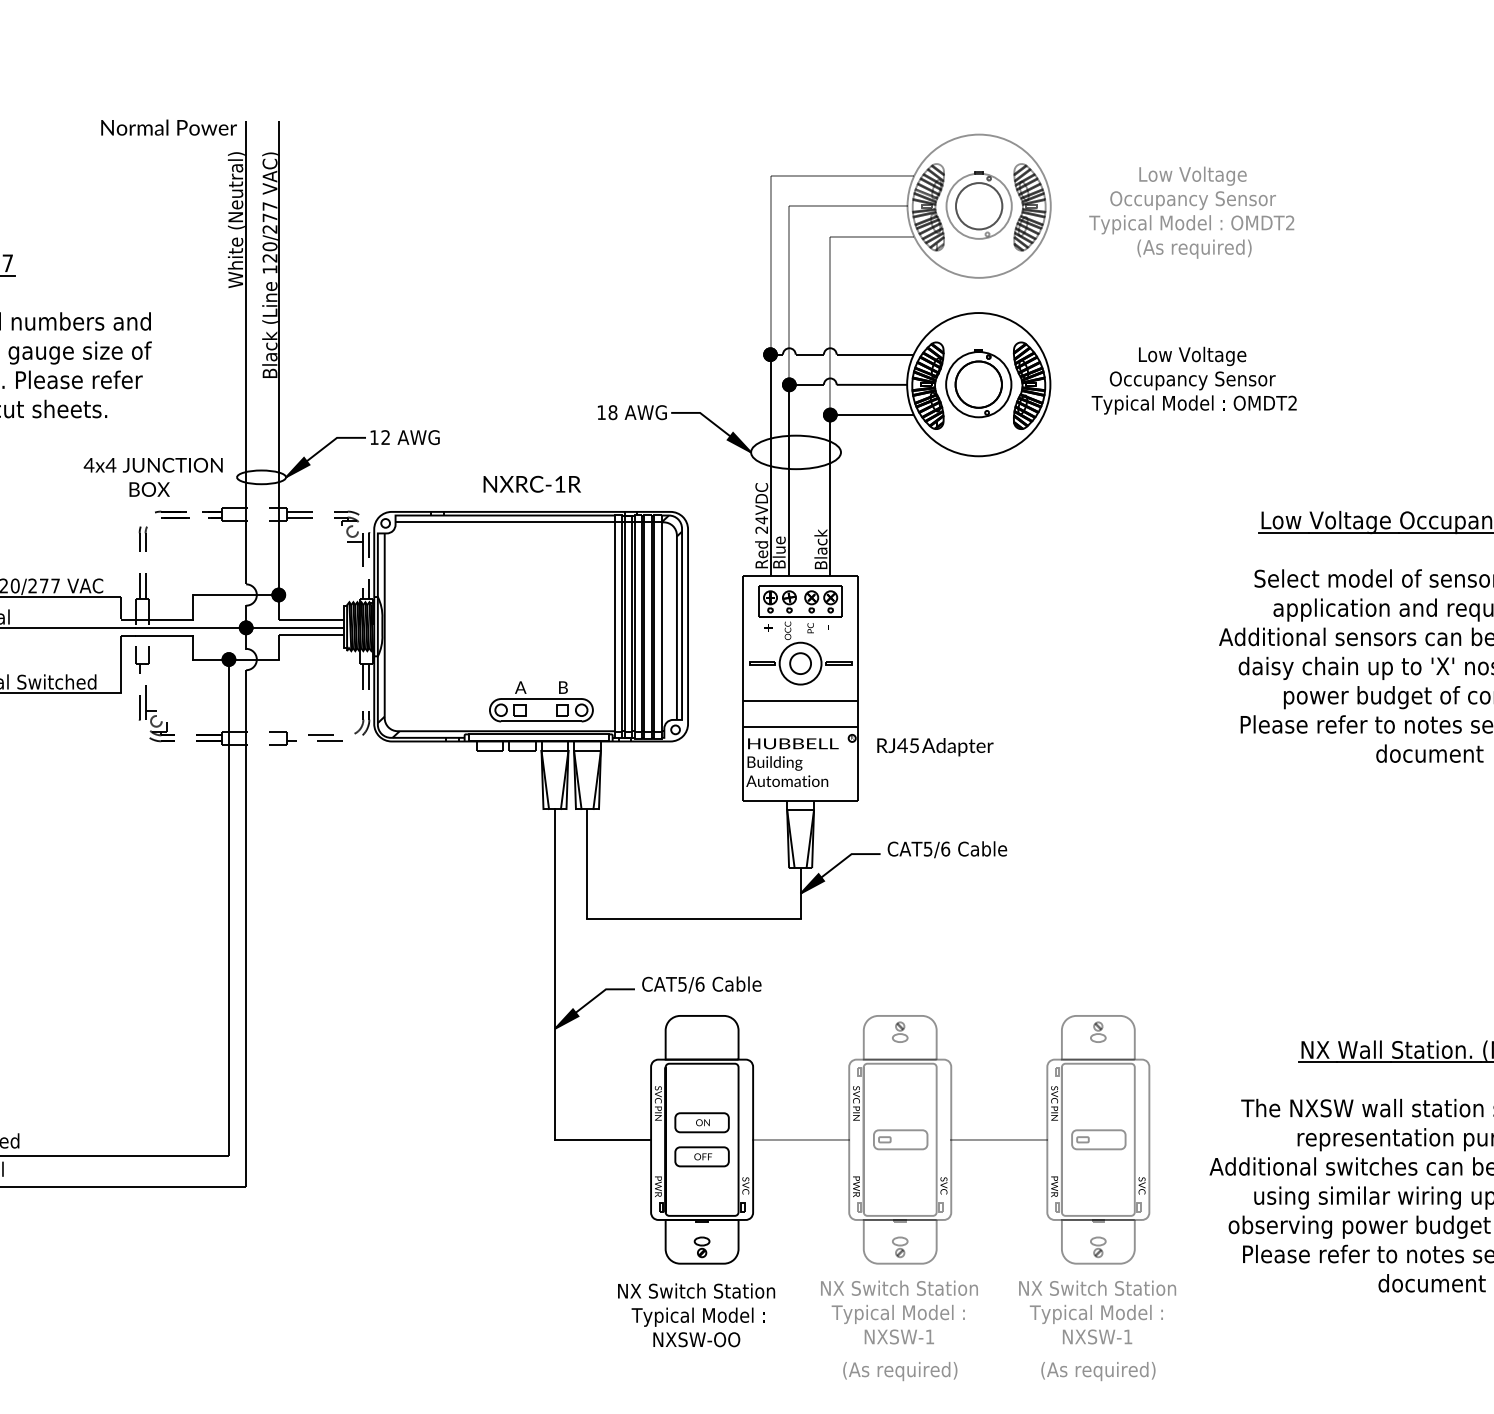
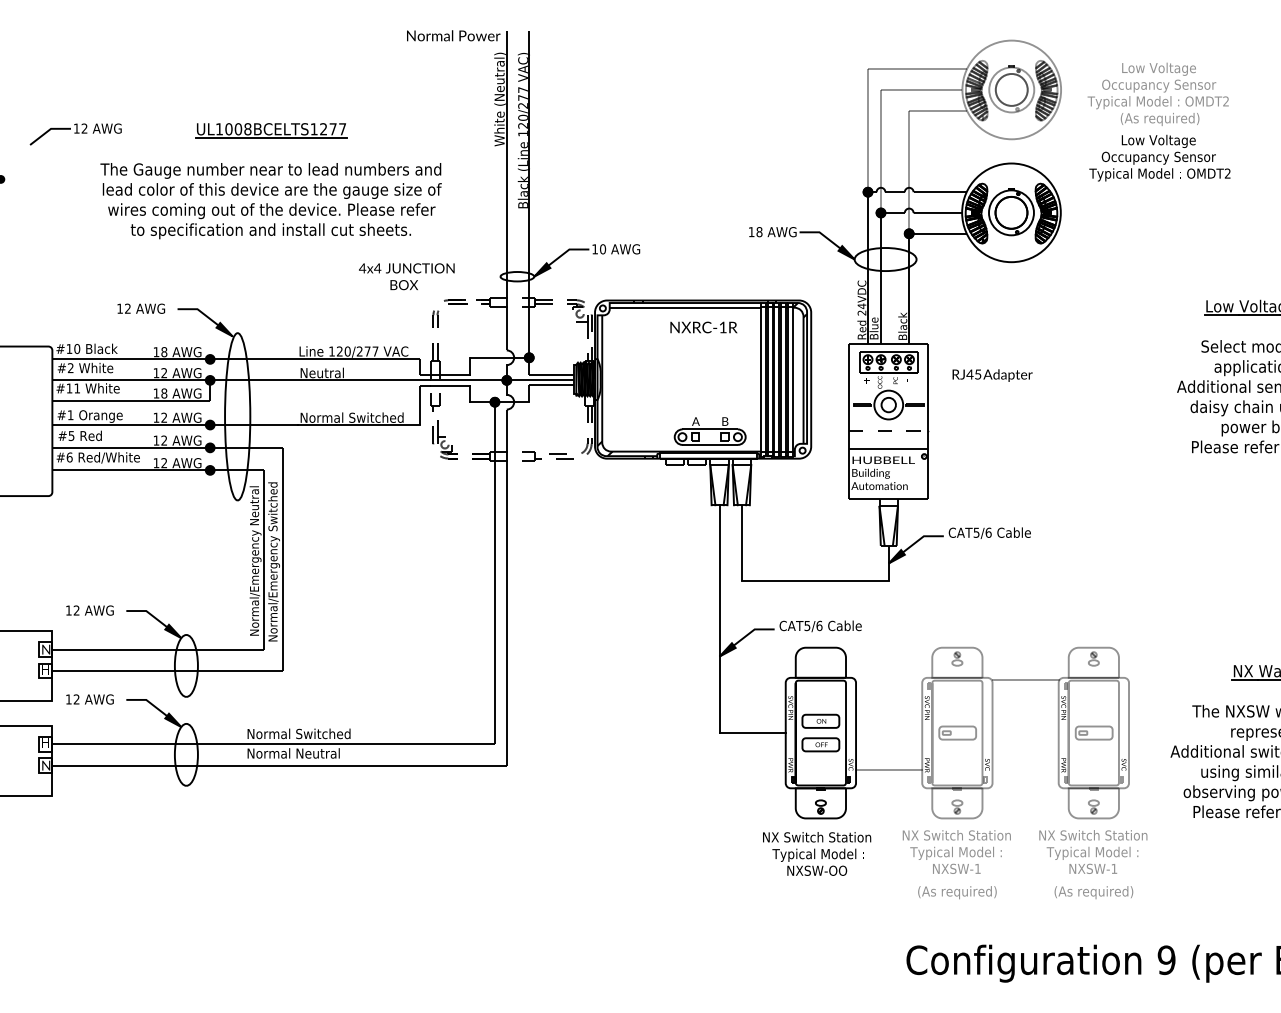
text: (1193, 379) -> (1159, 157), moved
text: (386, 437) -> (603, 249), 12 -> 10
text: (152, 477) -> (406, 276), moved
text: (531, 484) -> (703, 327), moved
line: (801, 700) -> (889, 430), solid -> dashed
text: (935, 747) -> (992, 375), moved
line: (801, 1140) -> (889, 770), moved
line: (999, 1140) -> (1025, 680), moved

